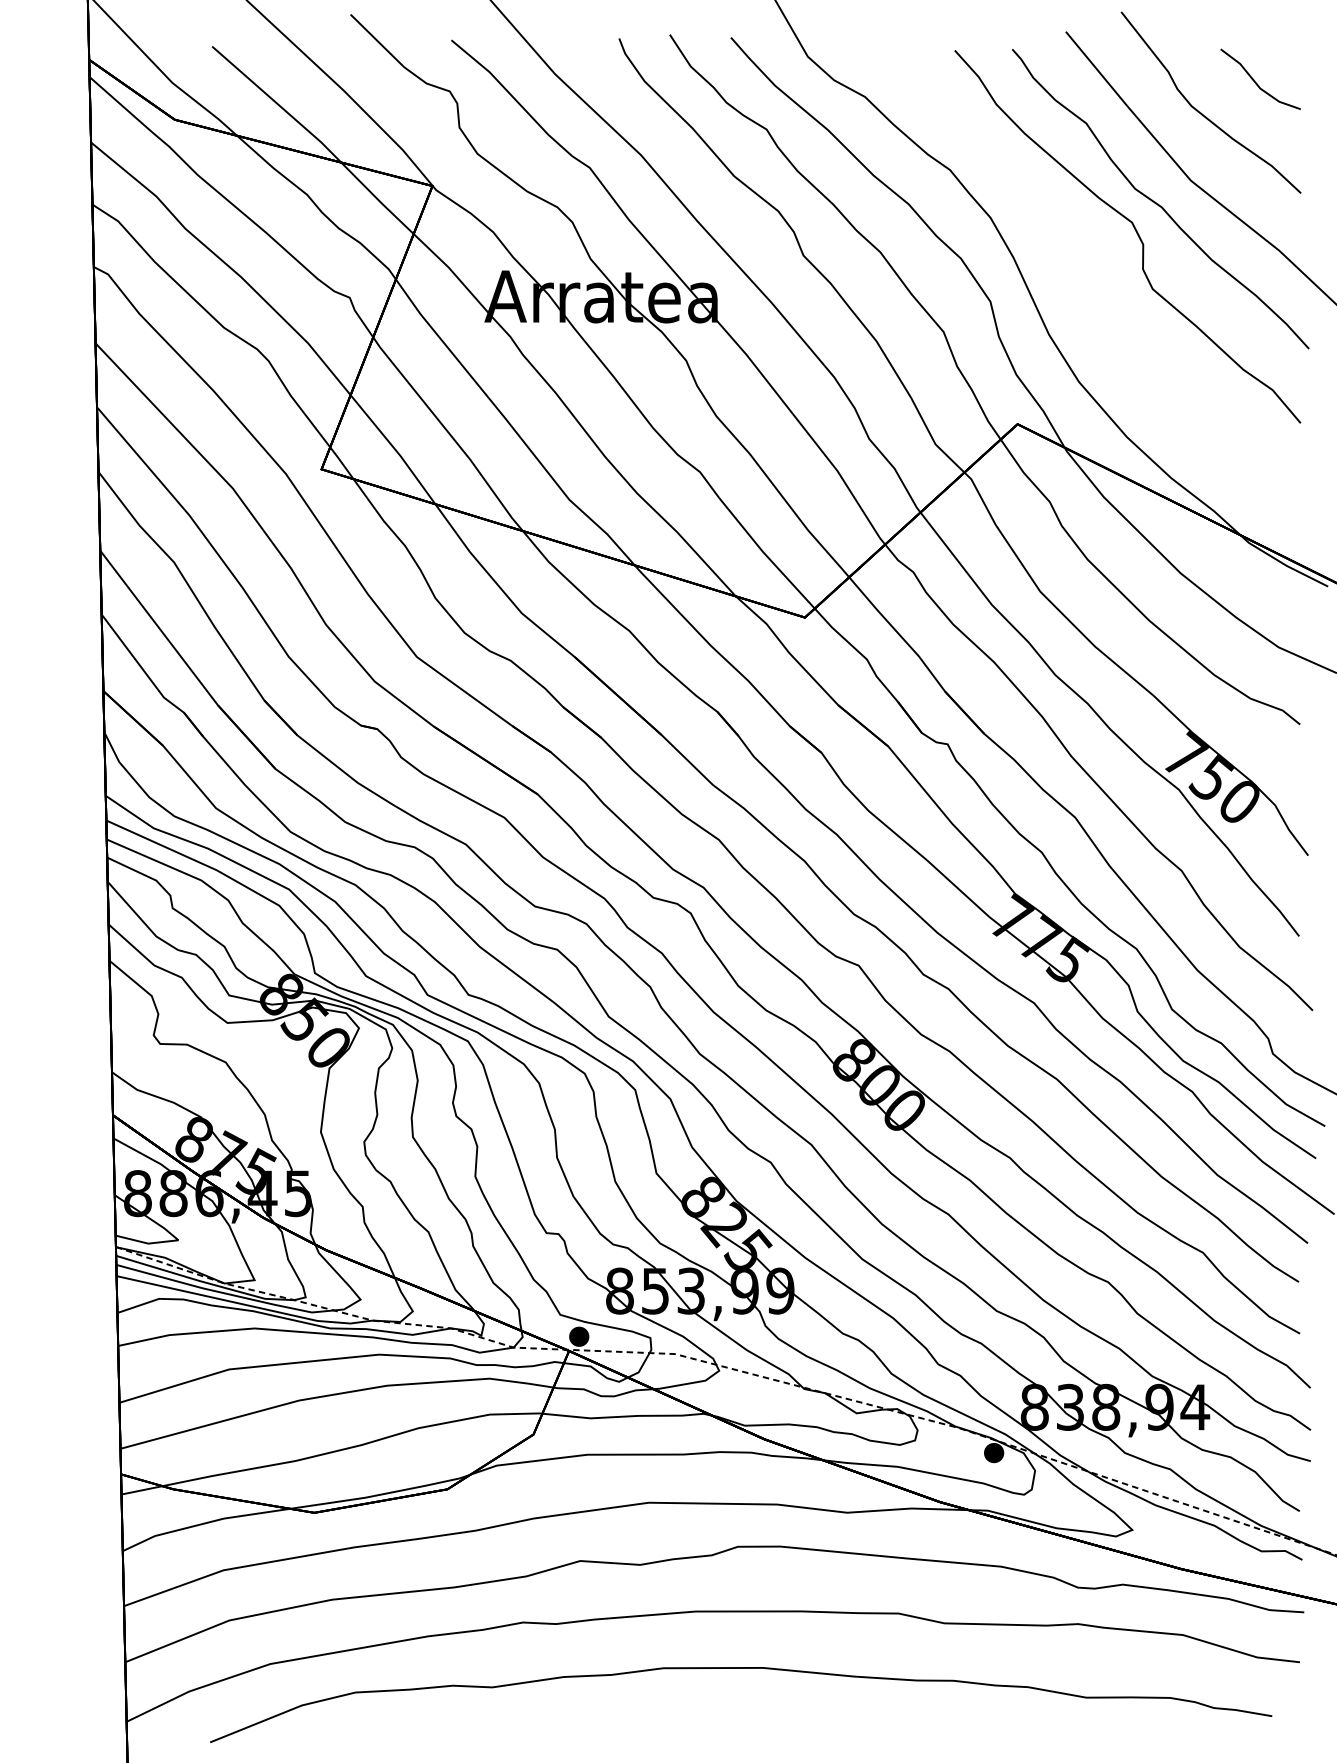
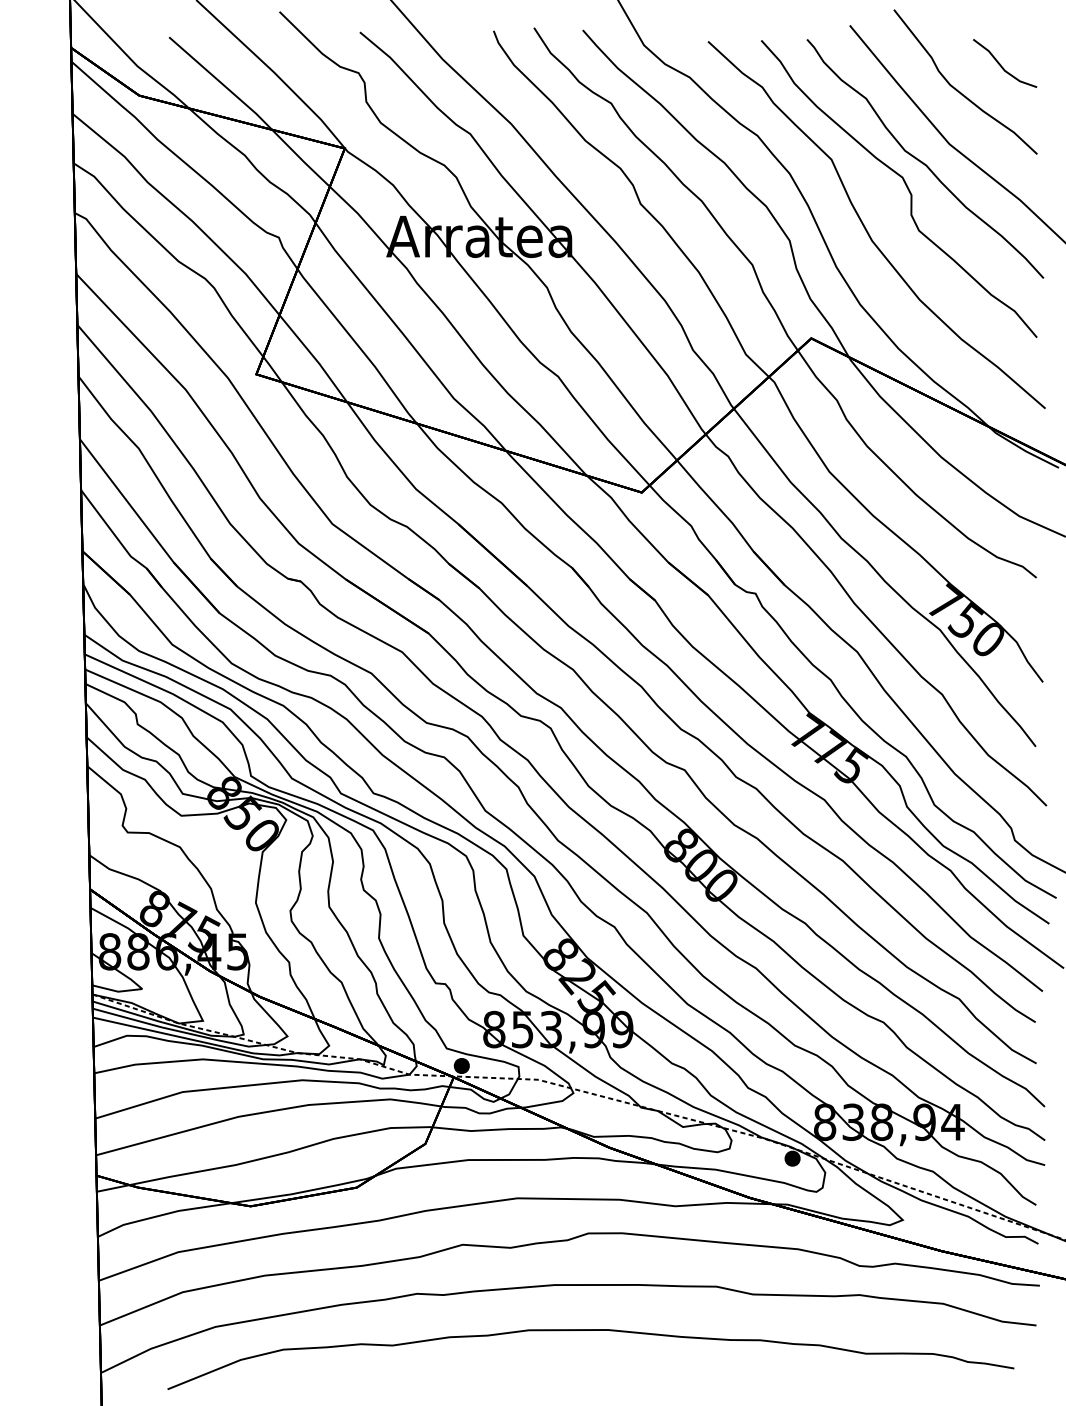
curve: (1088, 289) -> (867, 230), added

